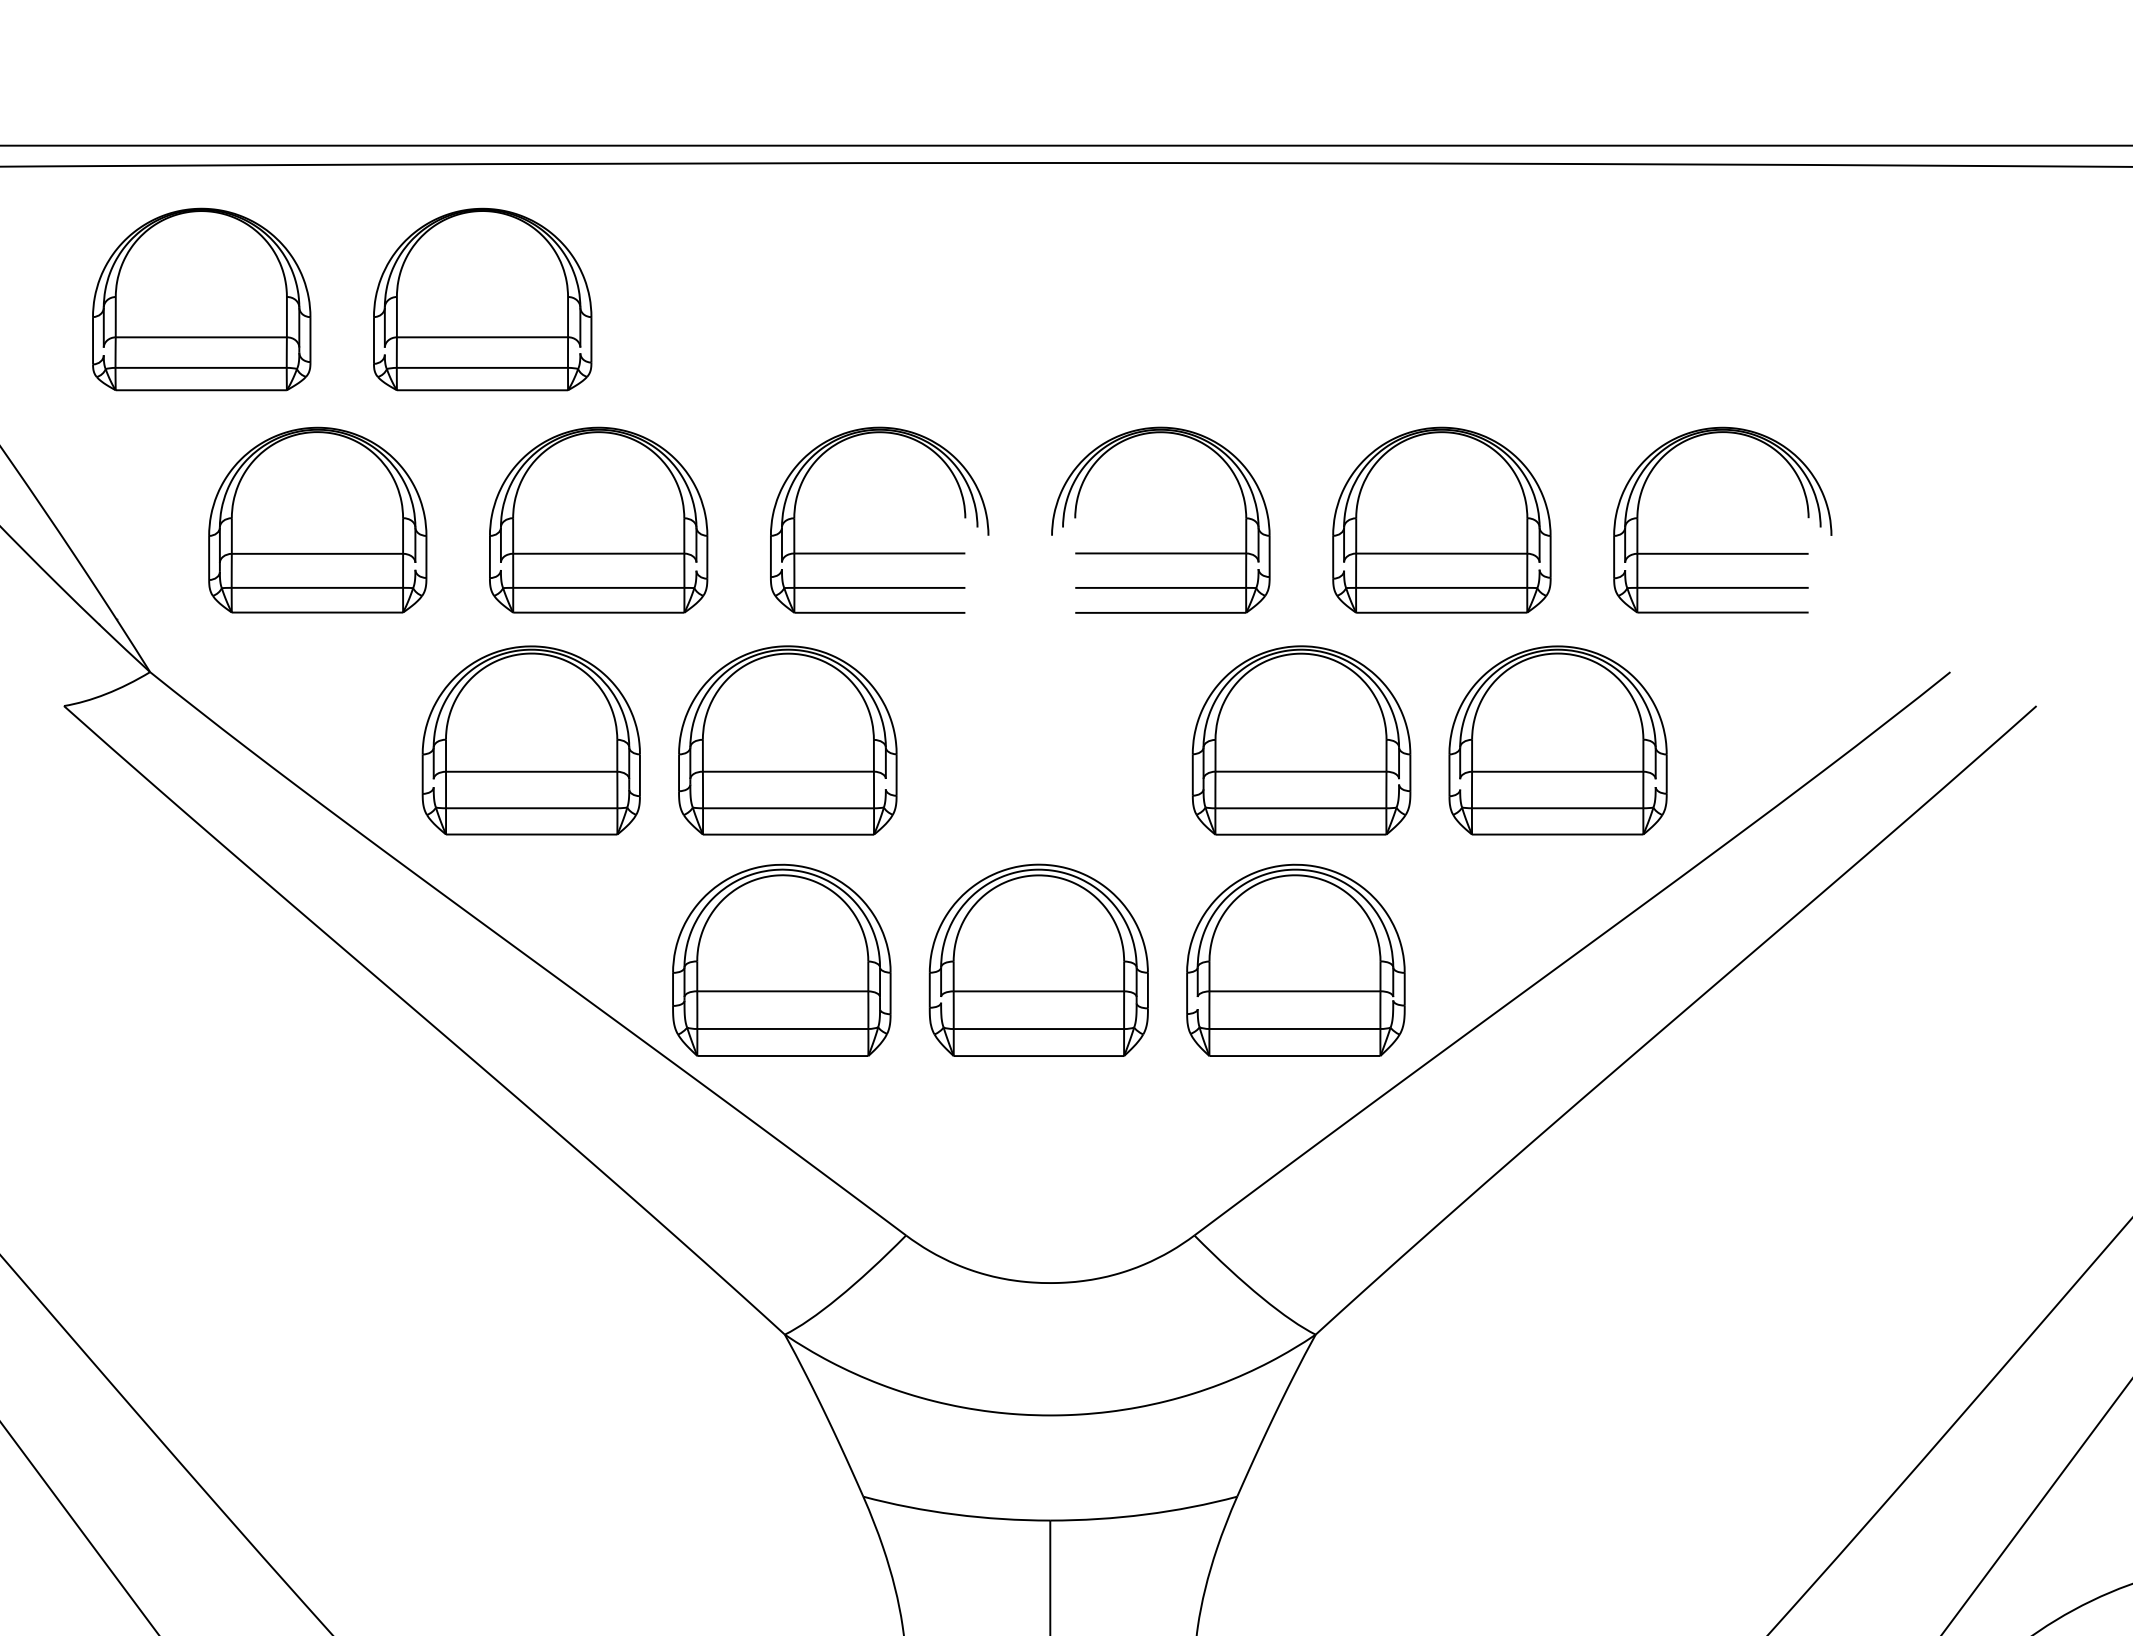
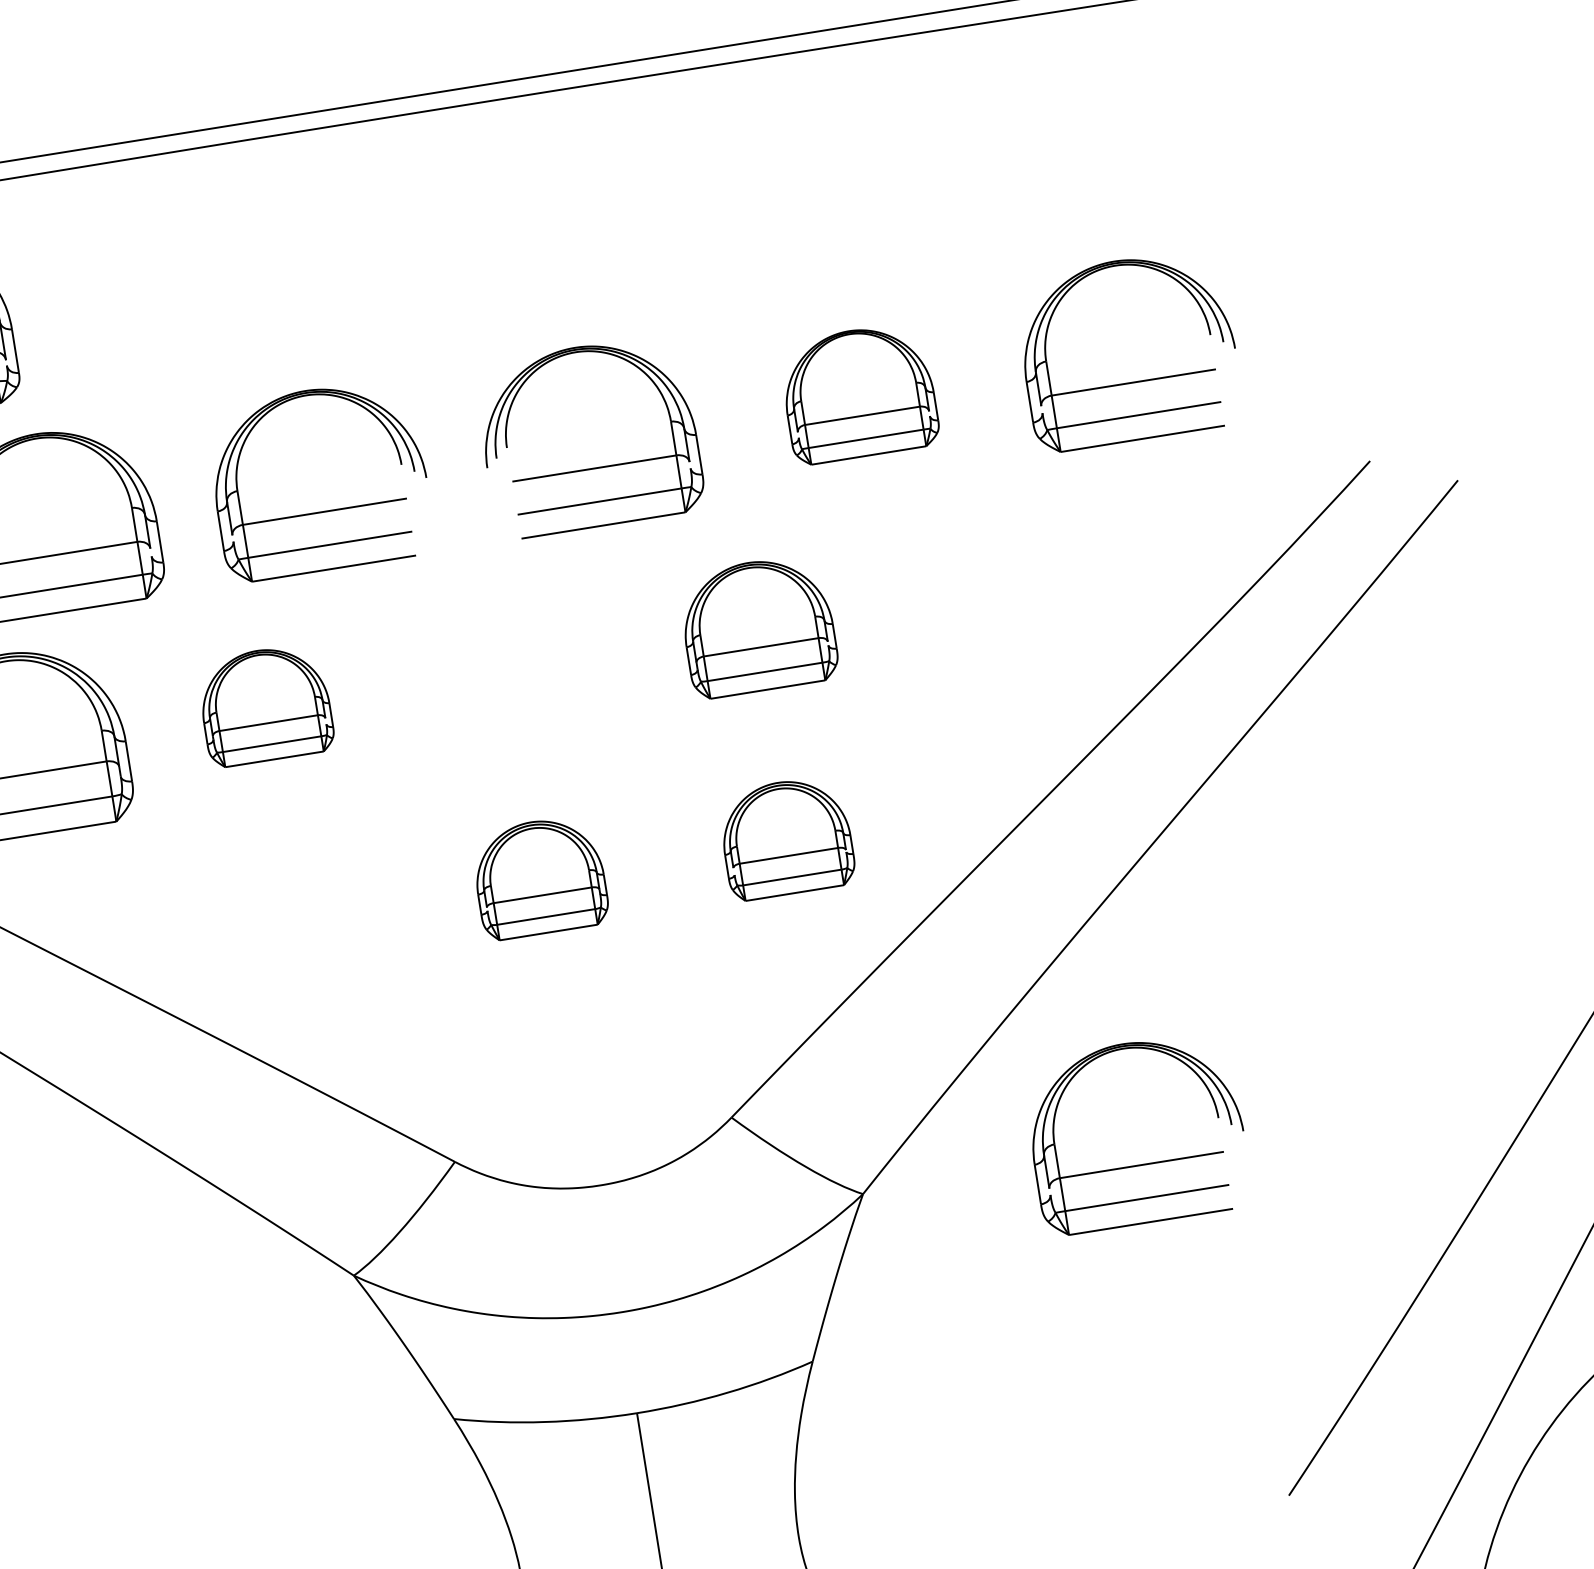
part: (1441, 519) -> (858, 392), size x0.7
part: (787, 740) -> (265, 705), size x0.6
part: (1301, 740) -> (758, 626), size x0.7
part: (1557, 740) -> (1003, 586), removed
part: (781, 959) -> (292, 916), removed
part: (1038, 959) -> (539, 876), size x0.6
part: (1295, 959) -> (786, 837), size x0.6
part: (1603, 1349) -> (1141, 1164), added

